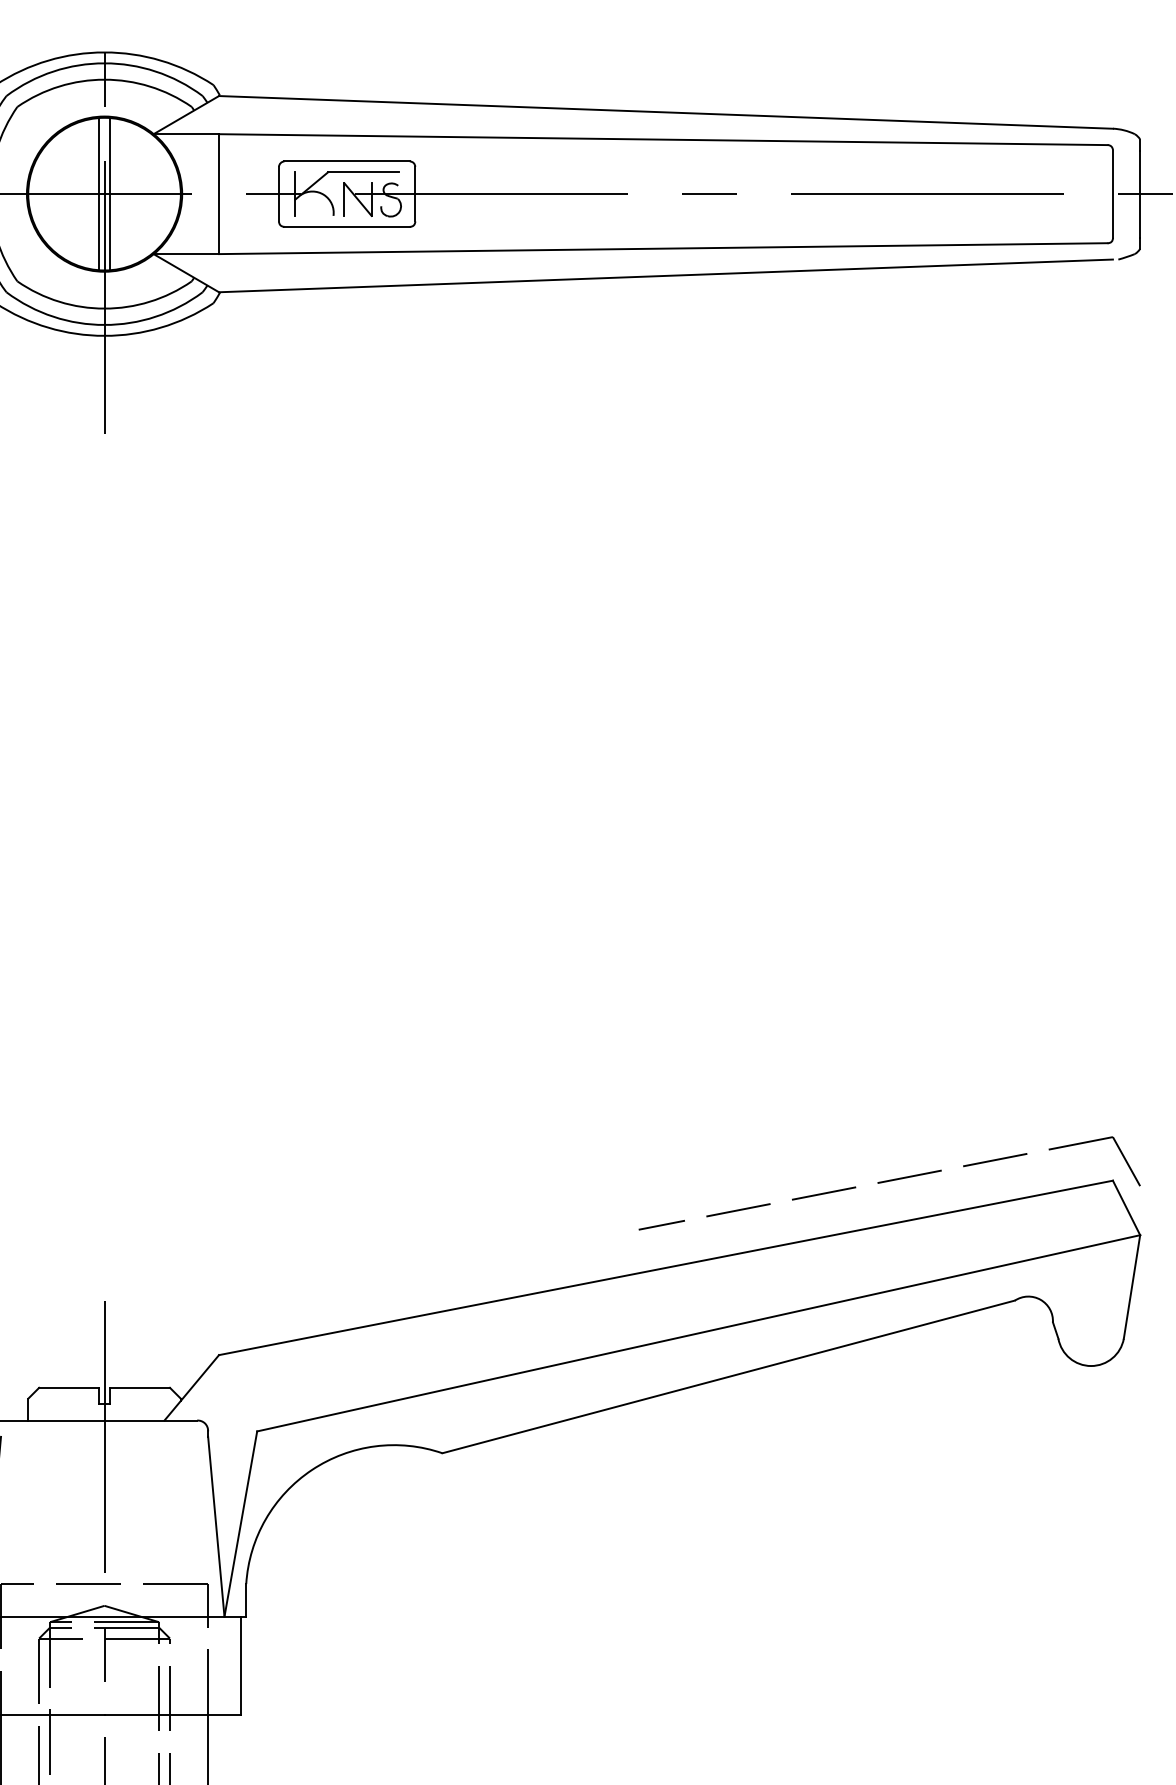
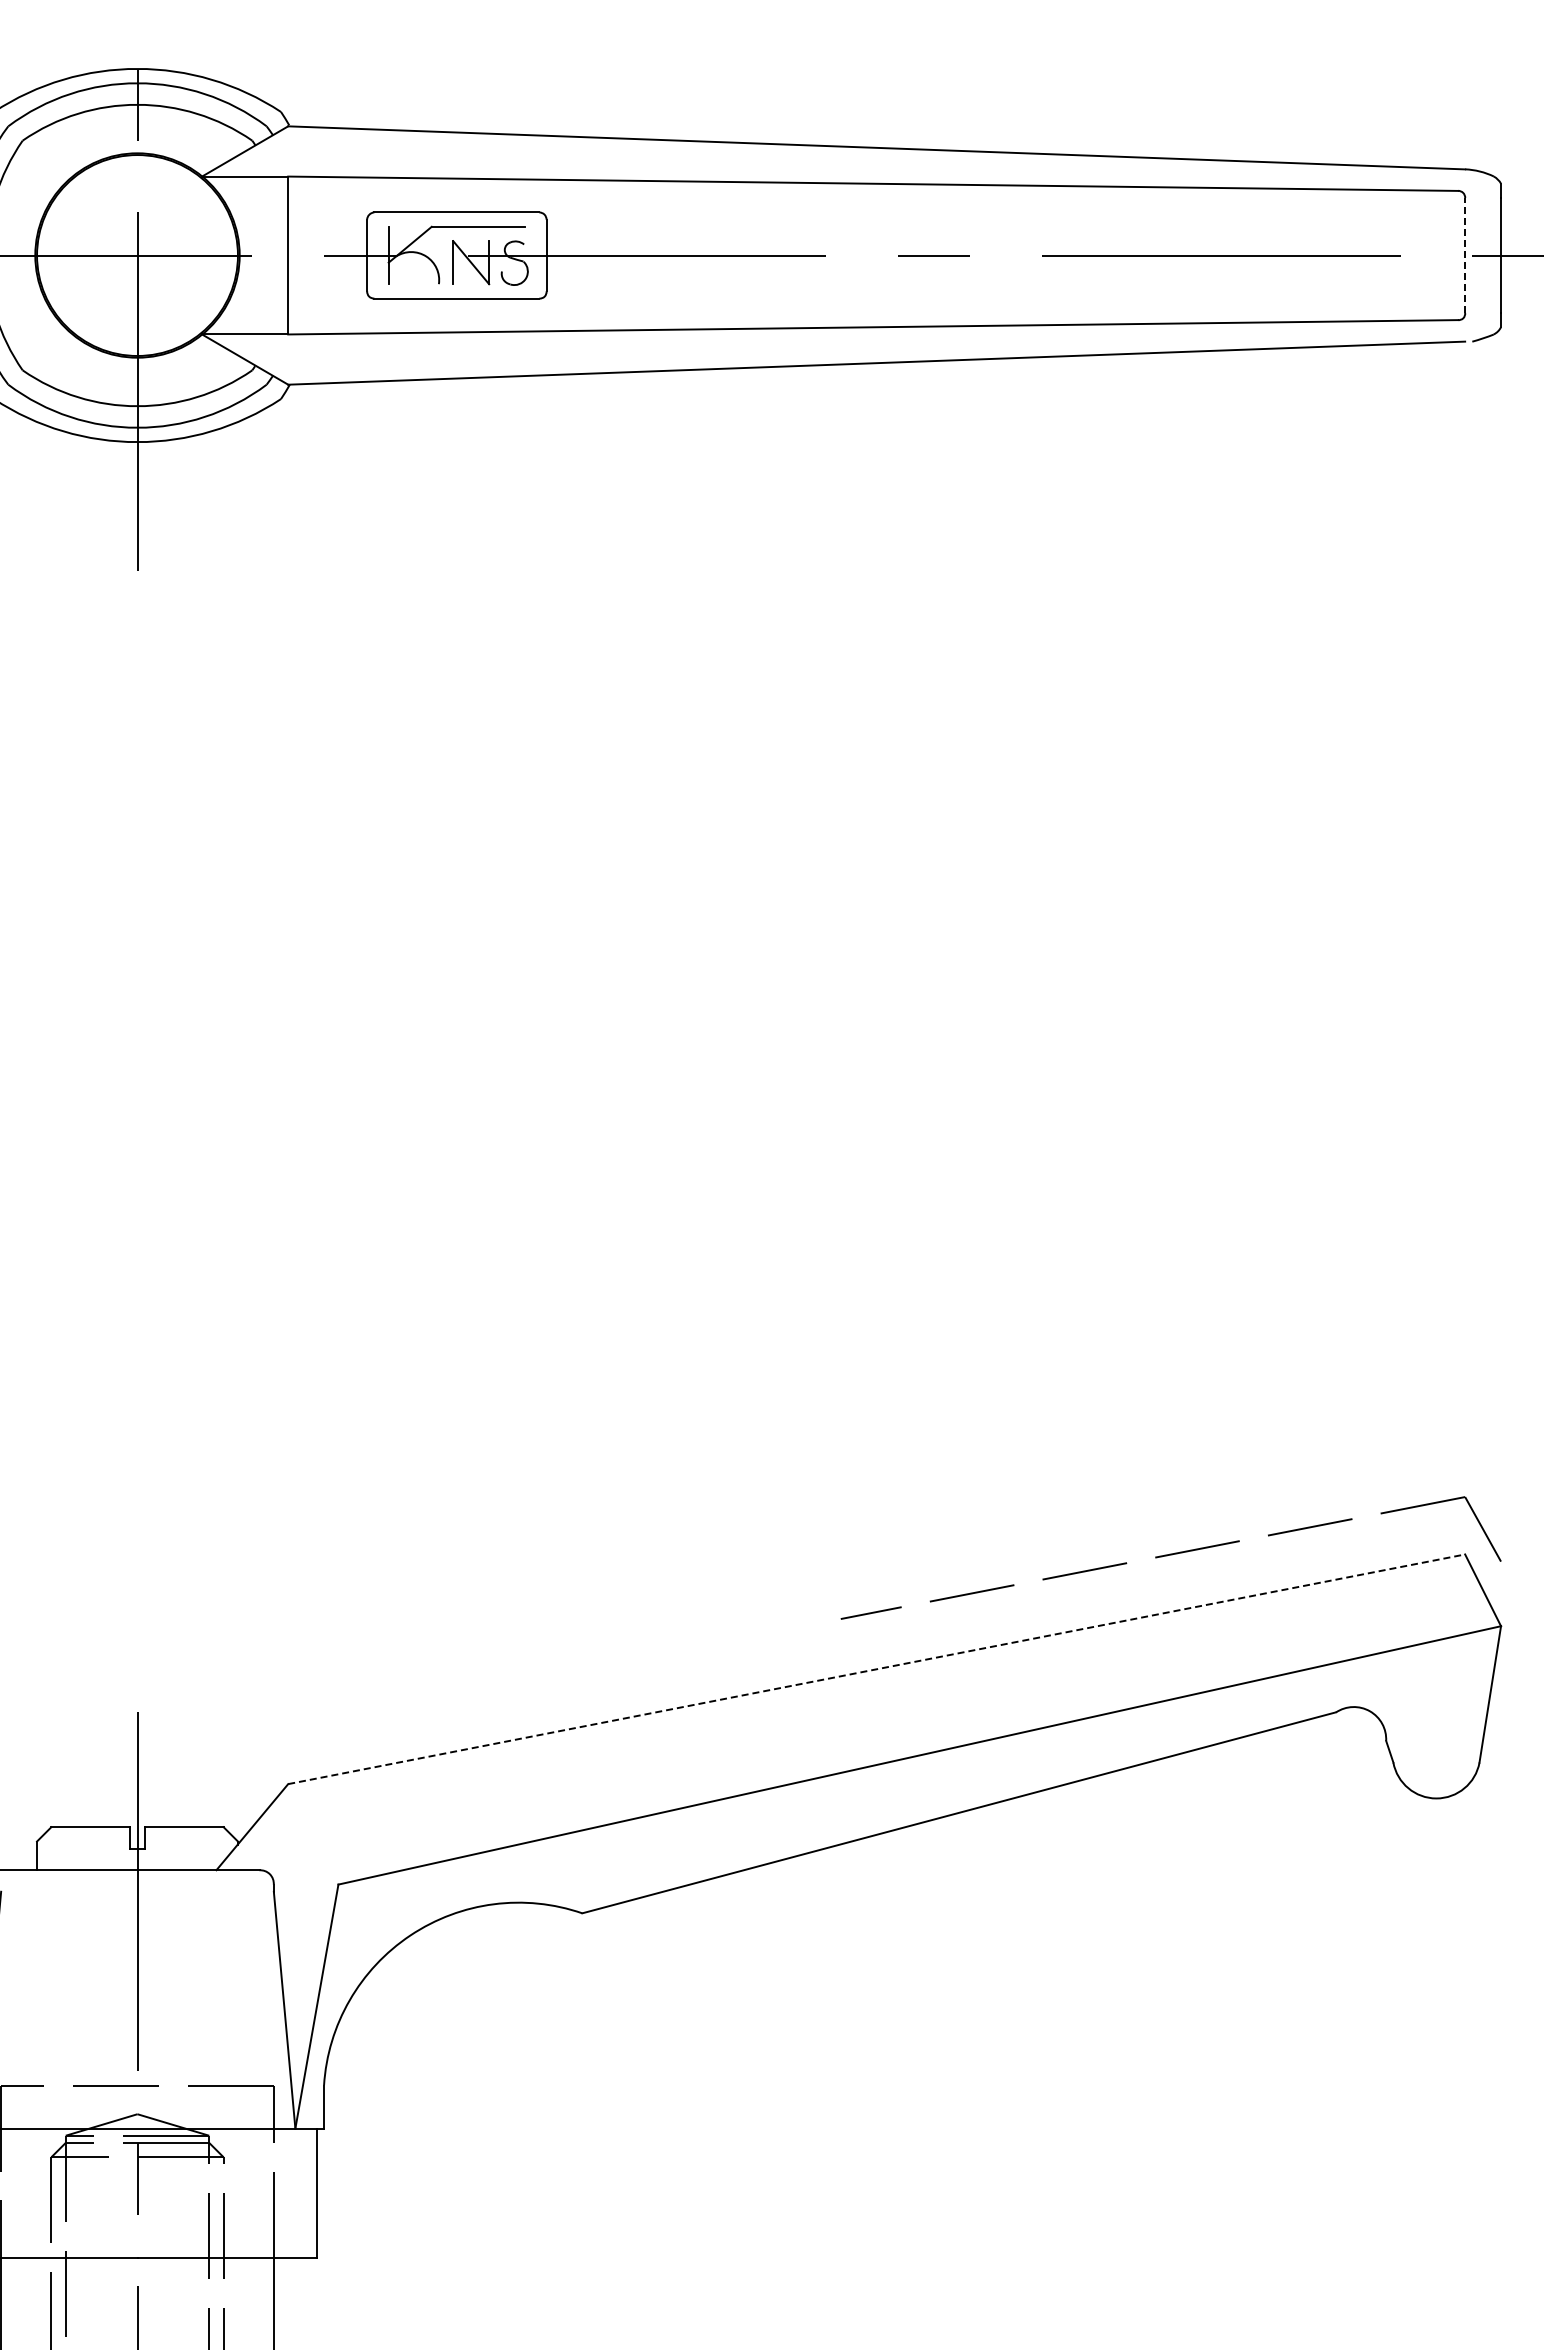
line: (99, 194) -> (130, 255), removed
line: (109, 194) -> (144, 255), removed
line: (1113, 194) -> (1465, 255), solid -> dashed
line: (665, 1268) -> (876, 1669), solid -> dashed

